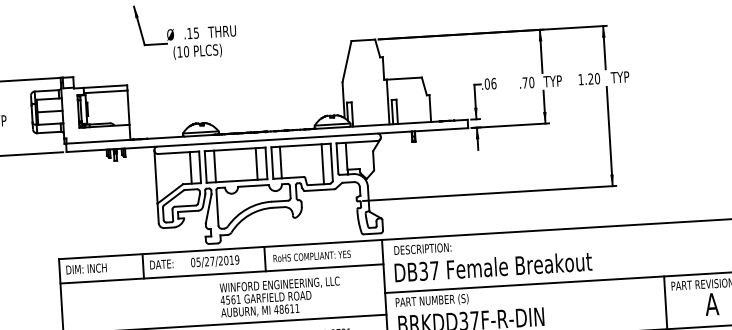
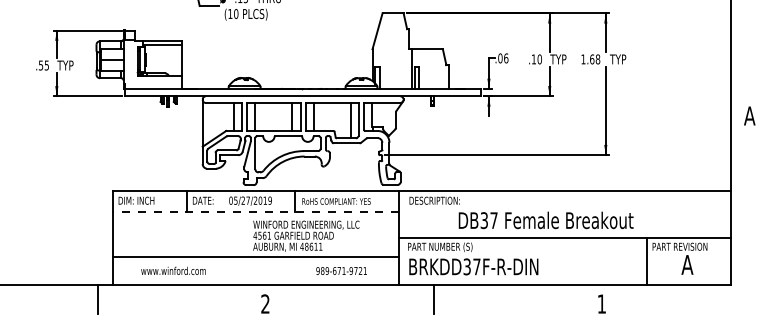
text: (594, 78) -> (595, 59), 1.20 -> 1.68
text: (524, 83) -> (533, 59), .70 -> .10
text: (492, 267) -> (545, 220), moved
line: (221, 274) -> (255, 212), solid -> dashed

